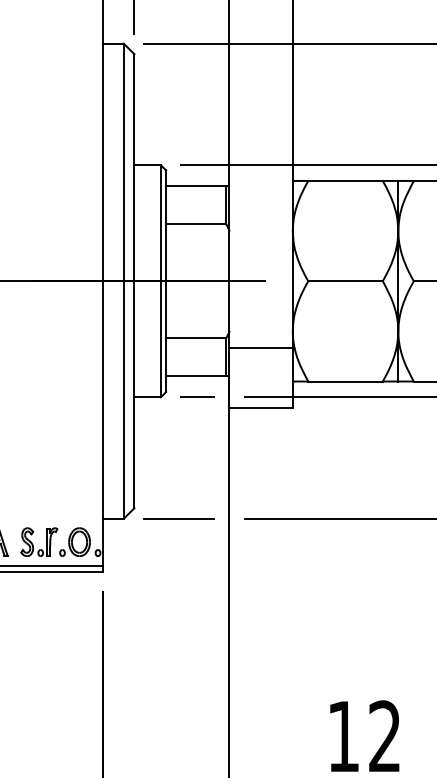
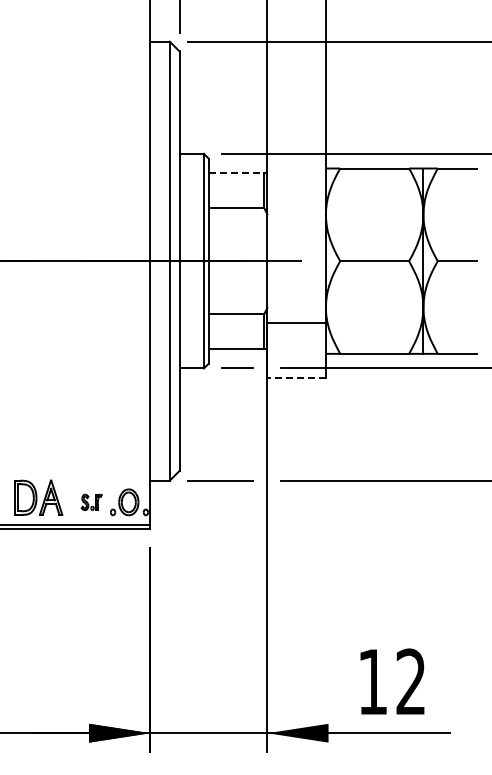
line: (196, 186) -> (236, 173), solid -> dashed
line: (260, 408) -> (296, 378), solid -> dashed
part: (39, 542) -> (91, 502), size x0.6

